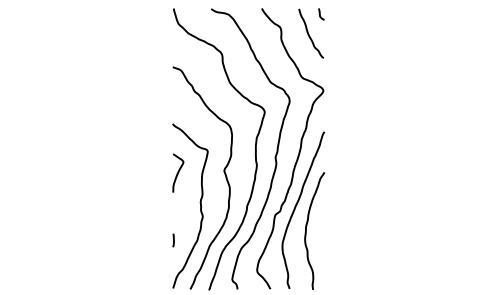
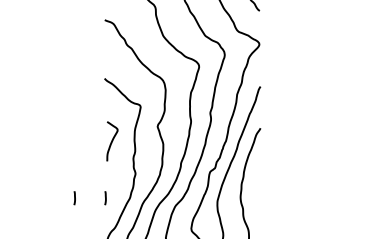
curve: (178, 172) -> (112, 140), moved
line: (143, 240) -> (74, 198), added

